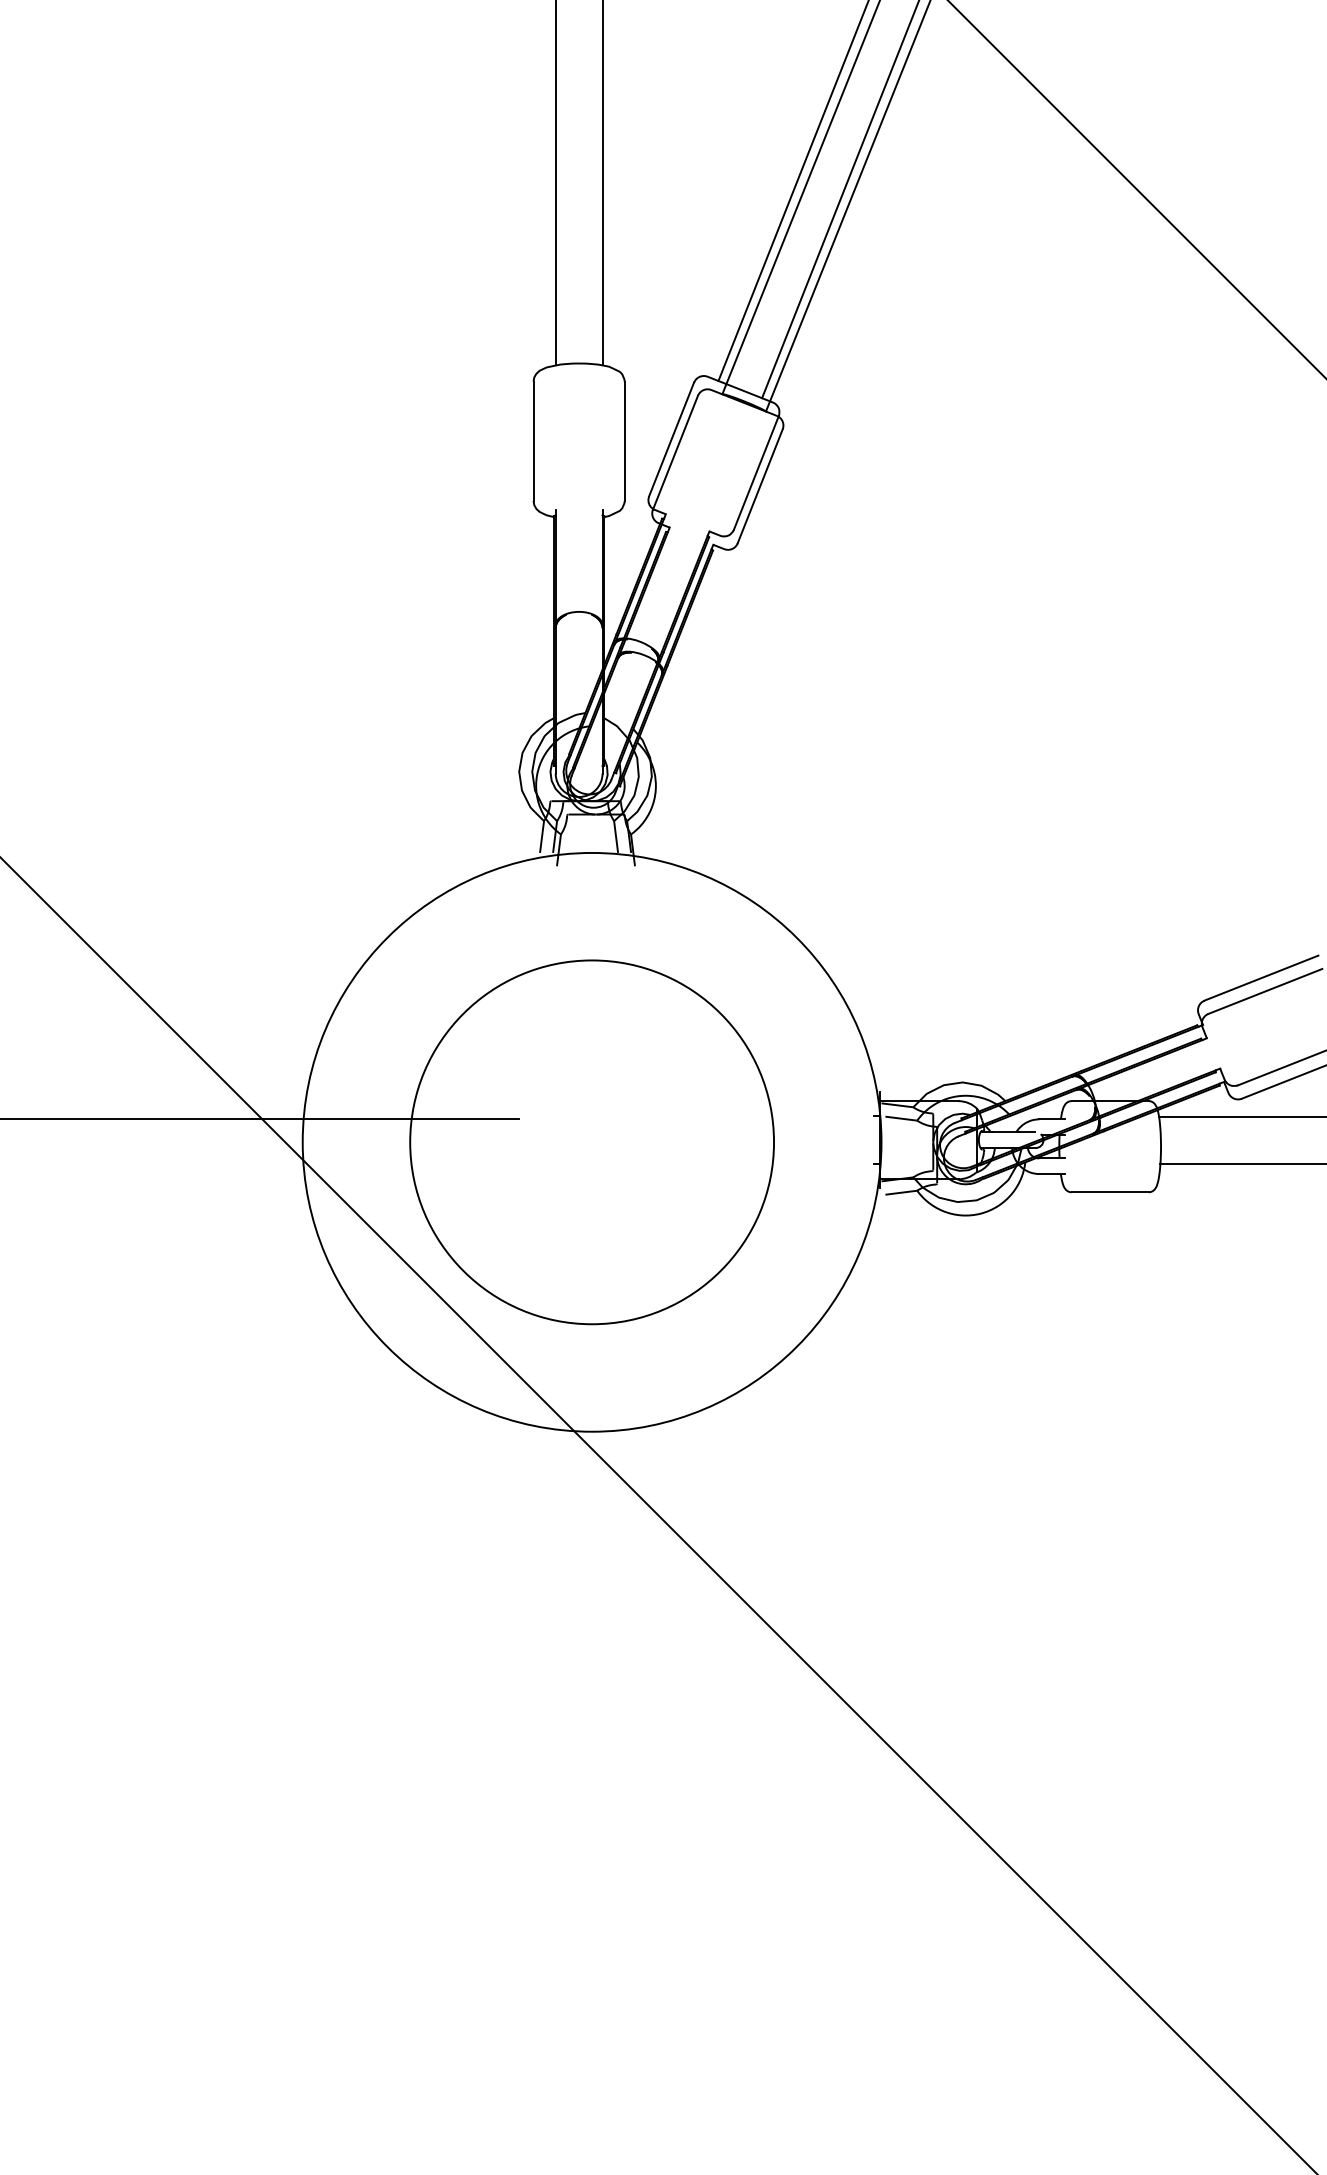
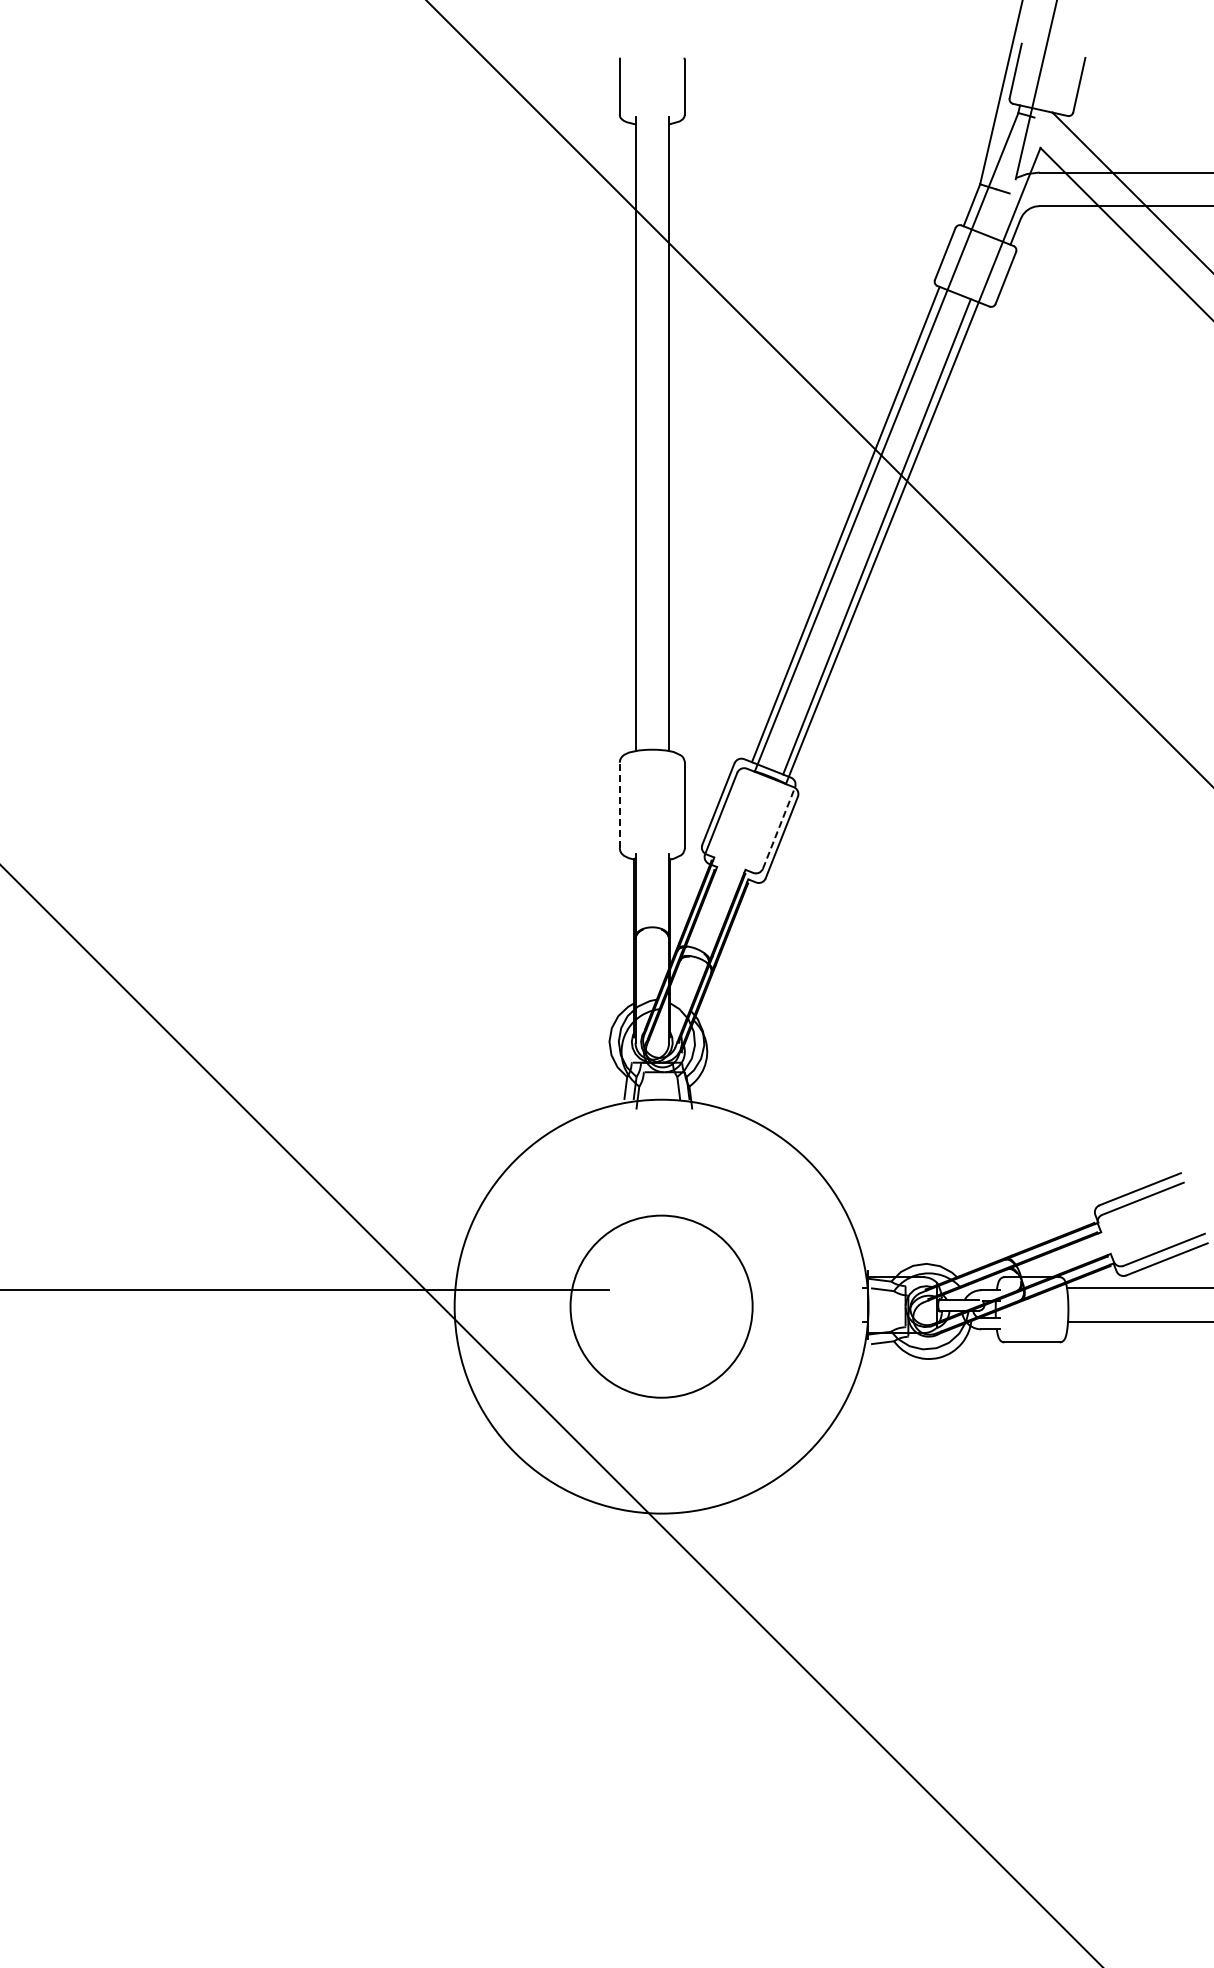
line: (533, 441) -> (619, 805), solid -> dashed
line: (756, 473) -> (779, 828), solid -> dashed
circle: (591, 1142) -> (661, 1306), size x0.7

